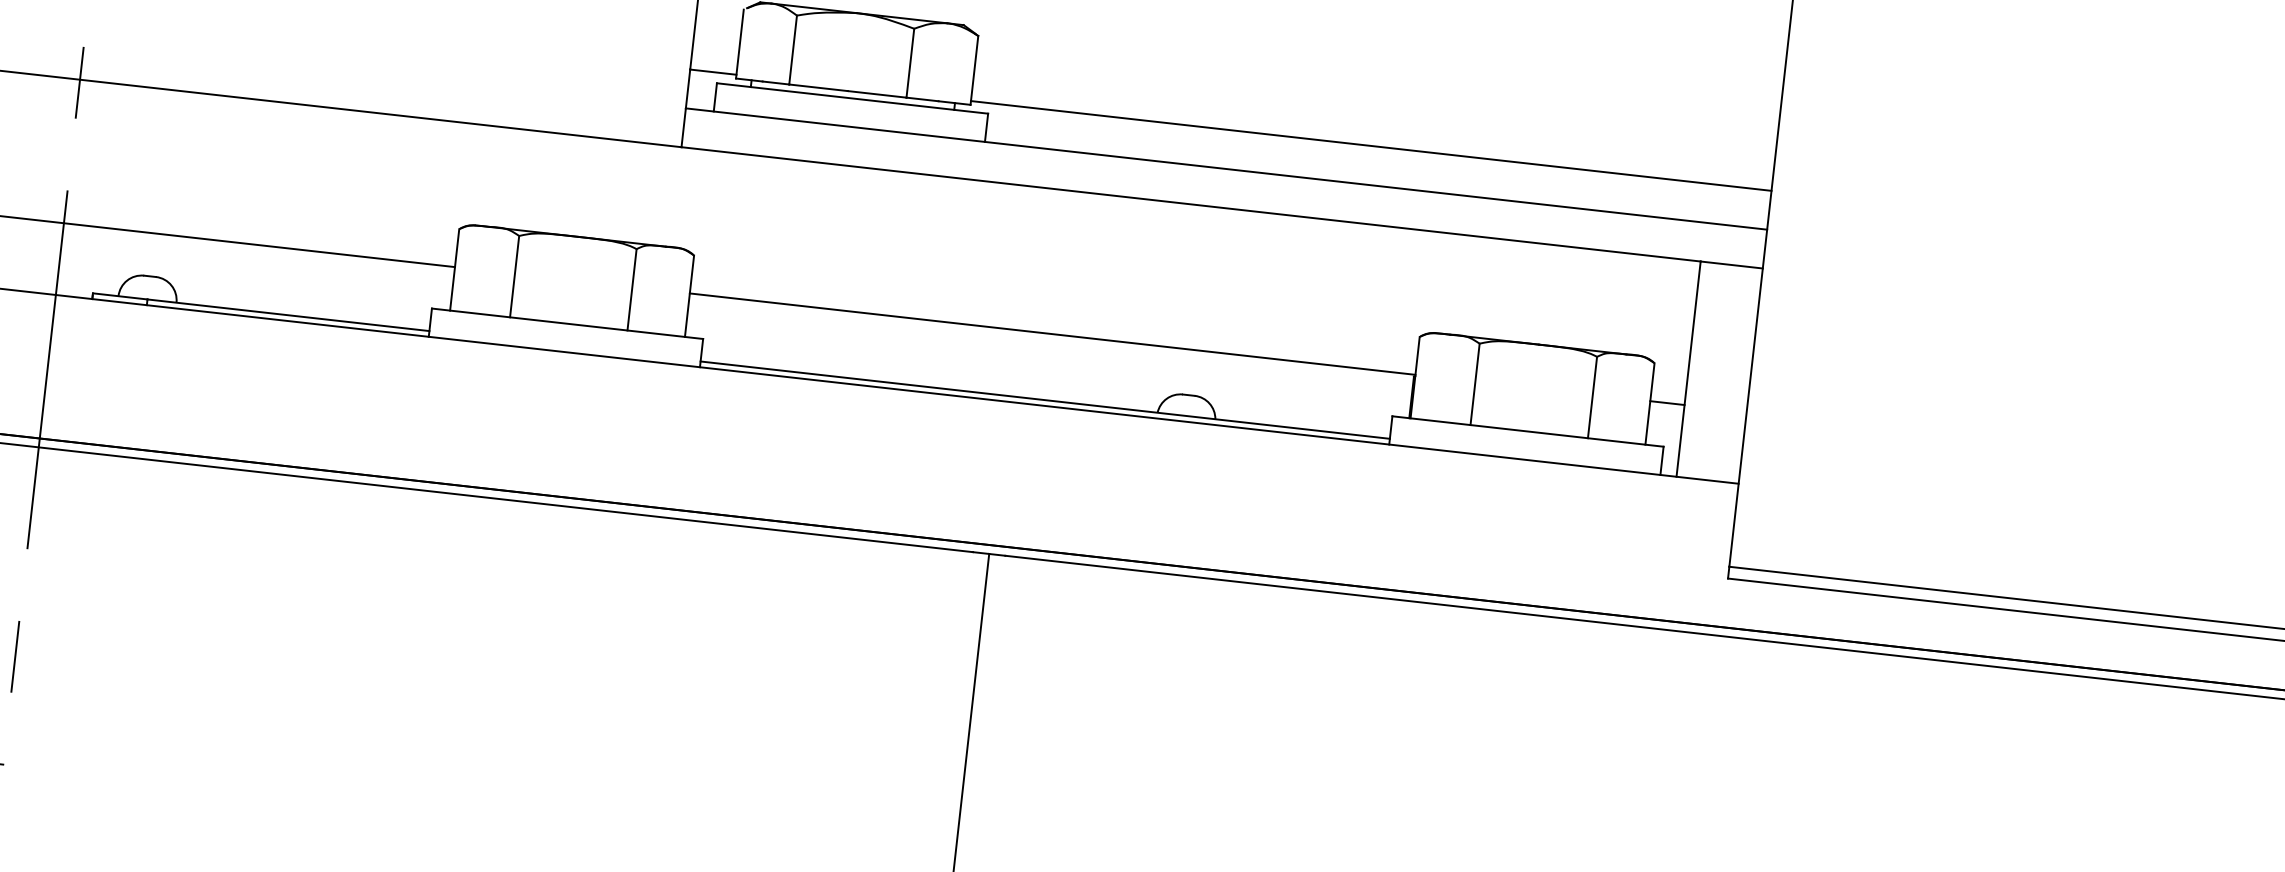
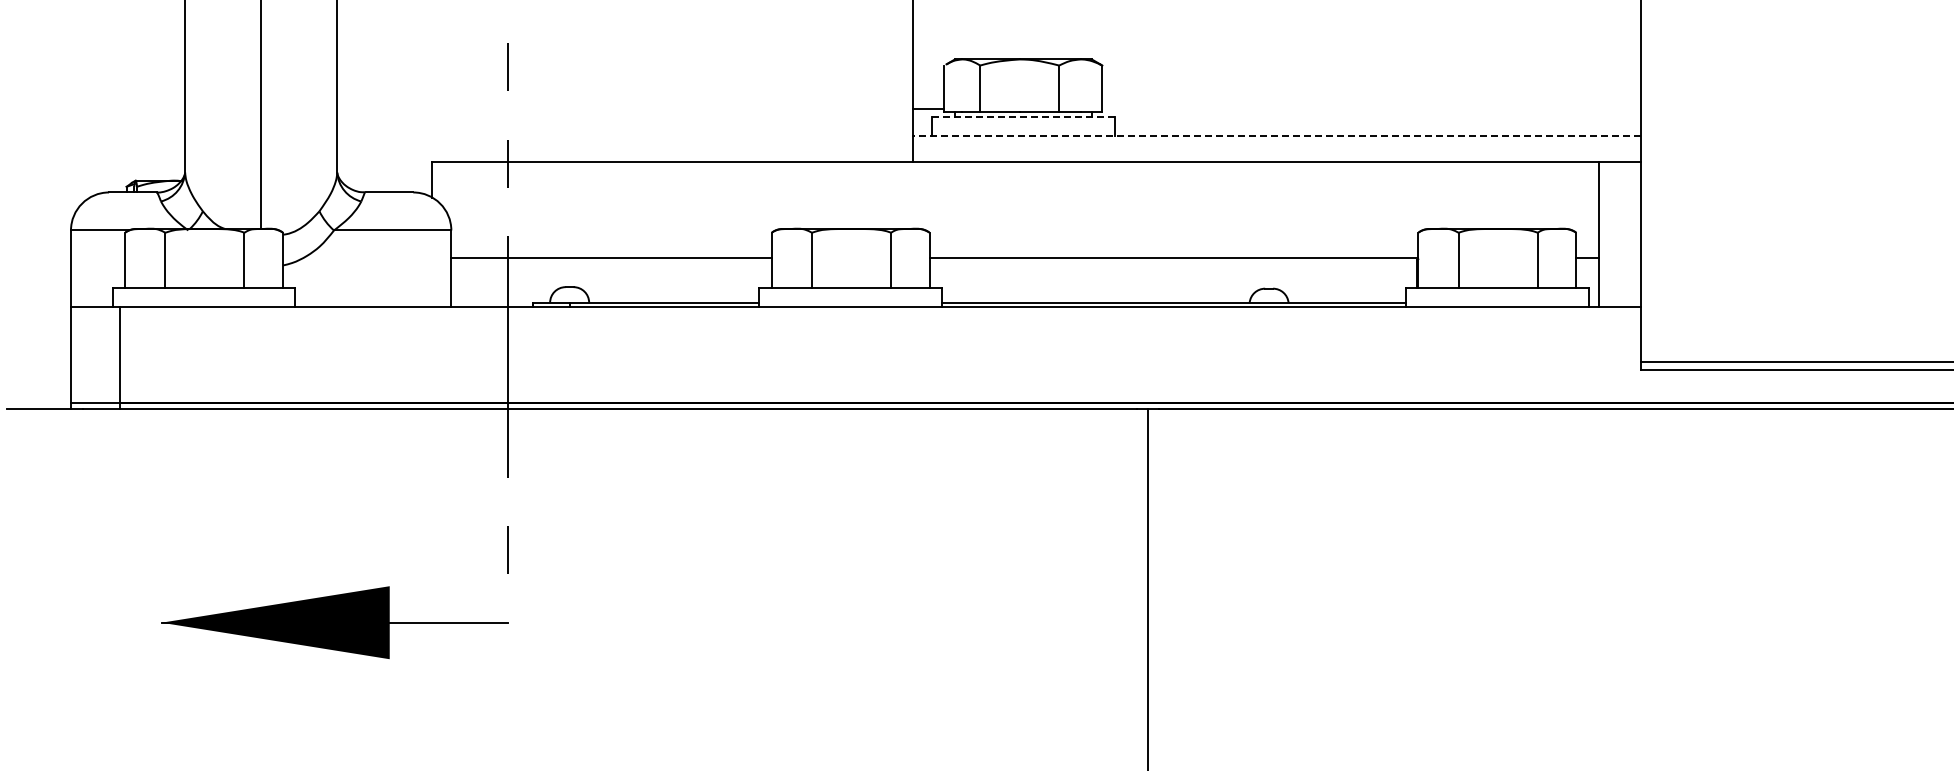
line: (852, 98) -> (1023, 116), solid -> dashed
line: (1370, 146) -> (1371, 109), removed
line: (1226, 169) -> (1277, 135), solid -> dashed

